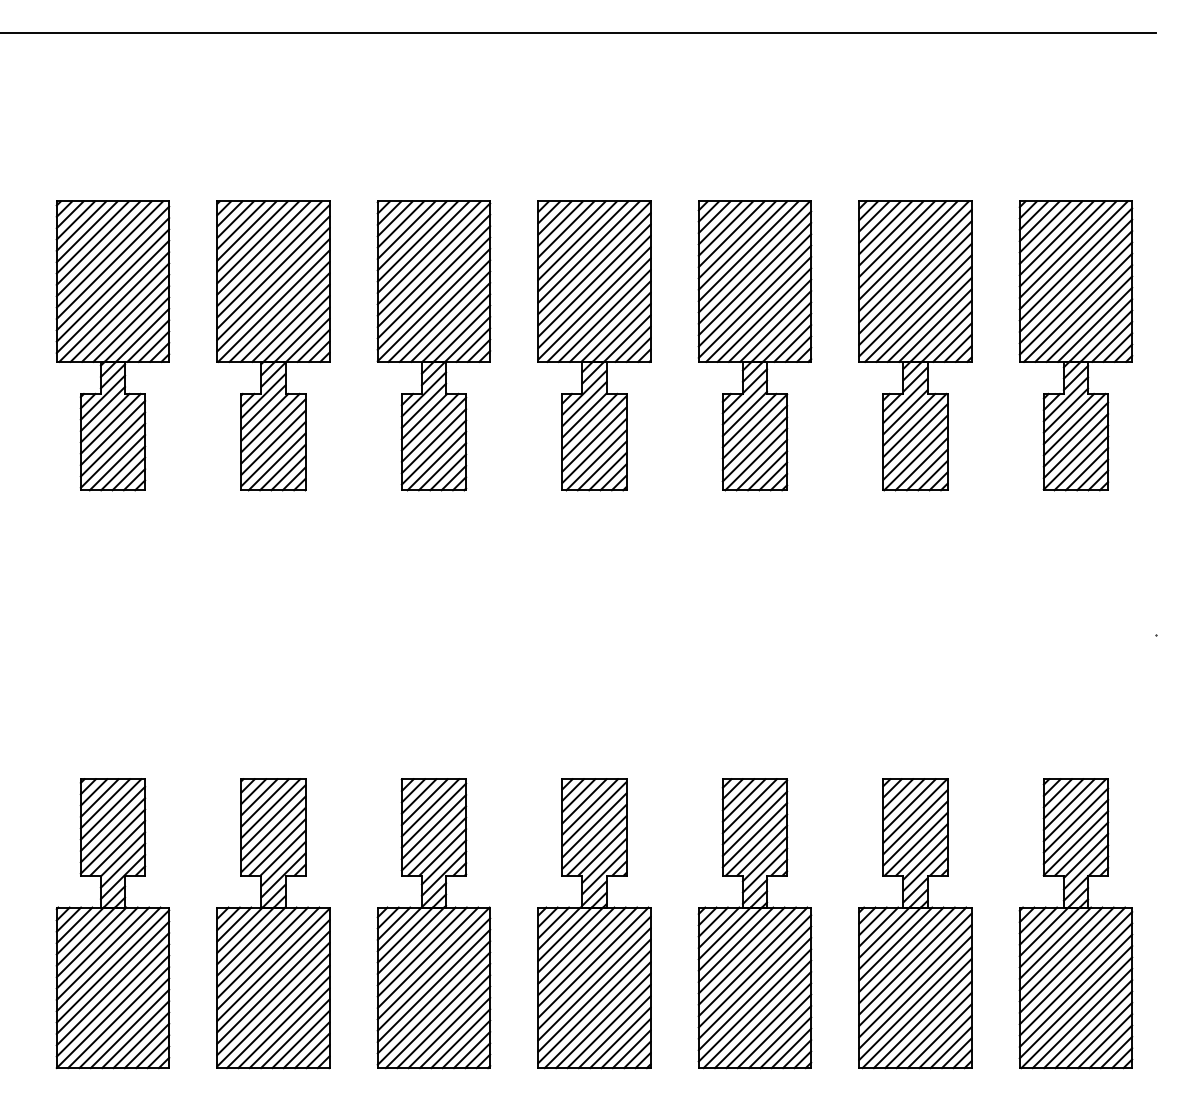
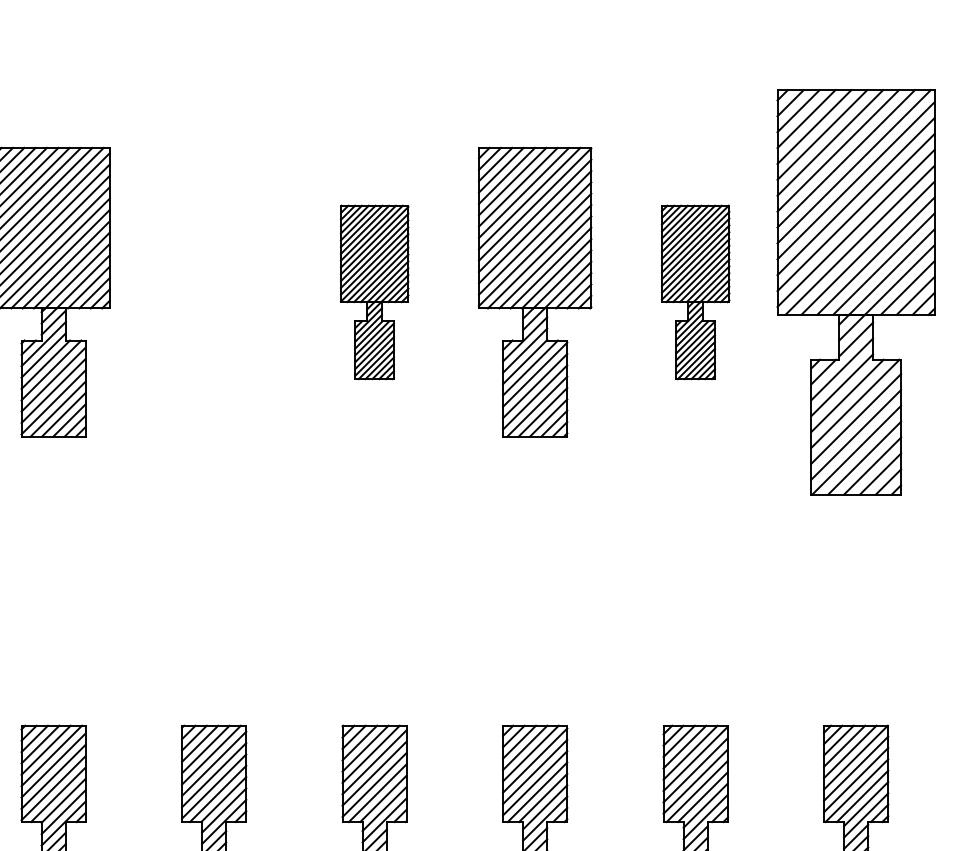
part: (273, 345) -> (214, 292), removed
part: (433, 345) -> (374, 292), size x0.6
part: (754, 345) -> (695, 292), size x0.6
part: (915, 345) -> (856, 292), size x1.4

